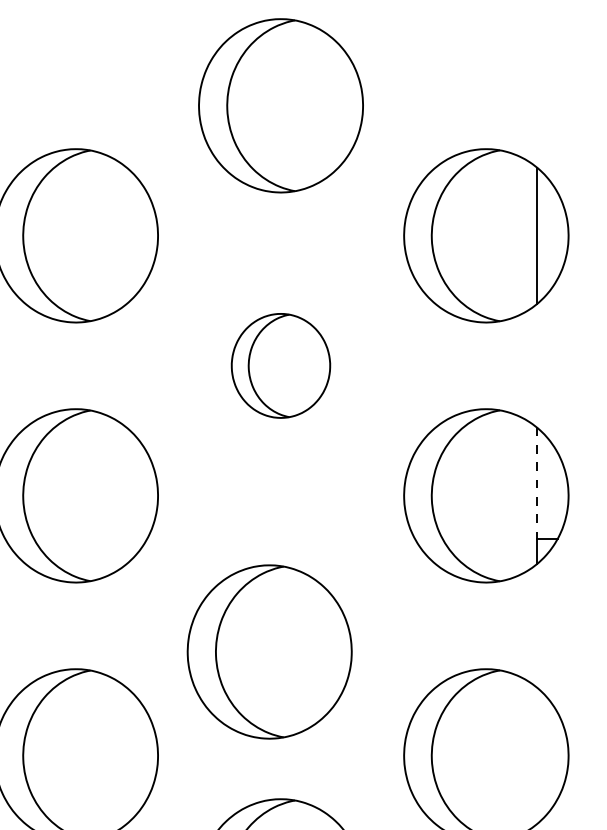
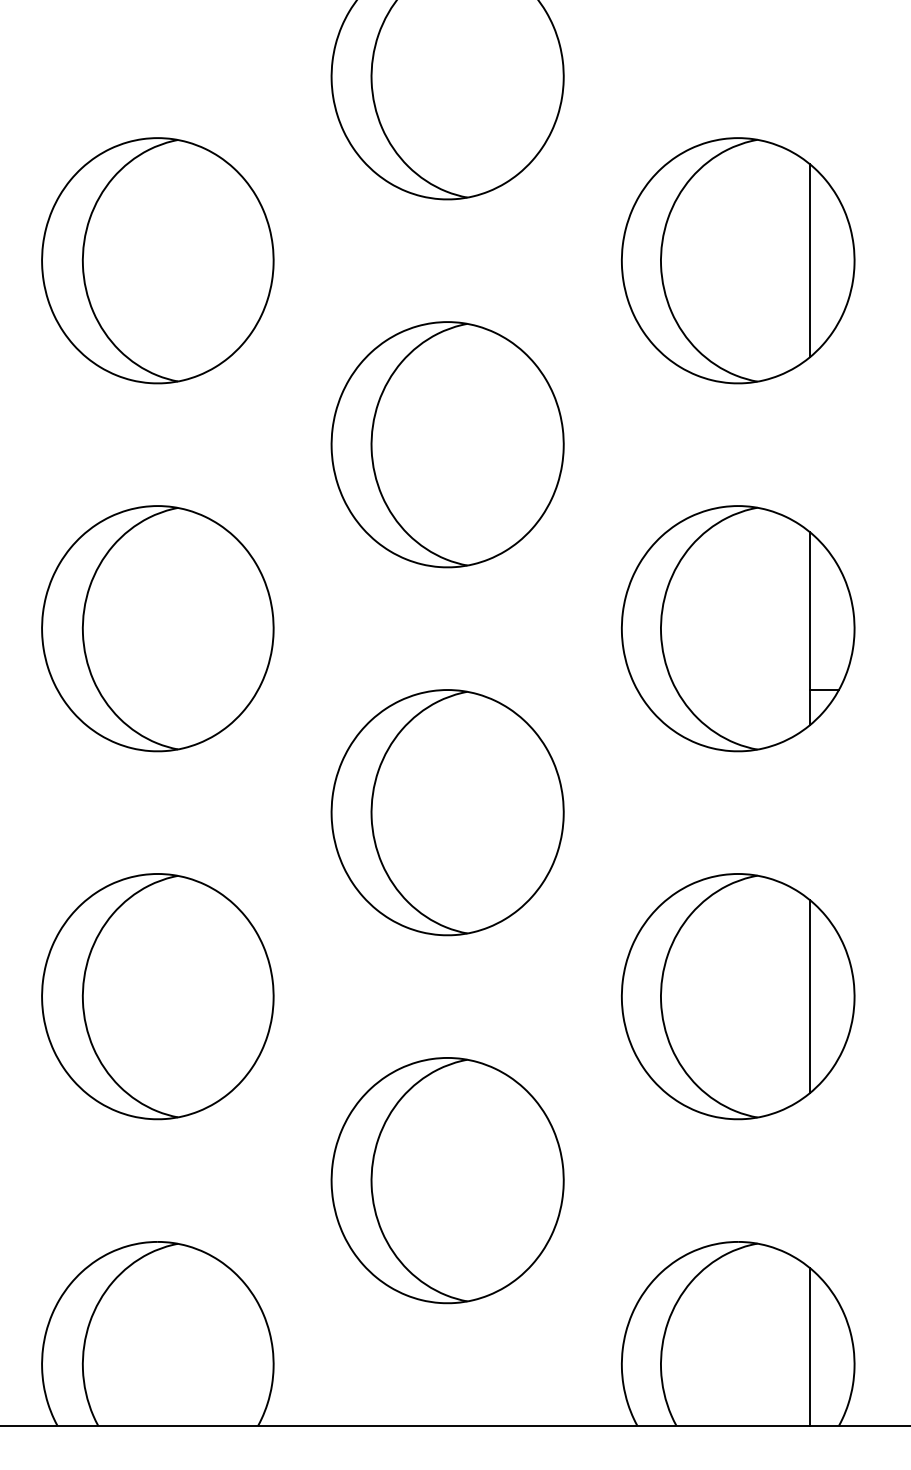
part: (280, 365) -> (447, 444), size x1.67
line: (537, 483) -> (810, 611), dashed -> solid
part: (269, 651) -> (447, 812), moved
line: (537, 755) -> (810, 996), added

